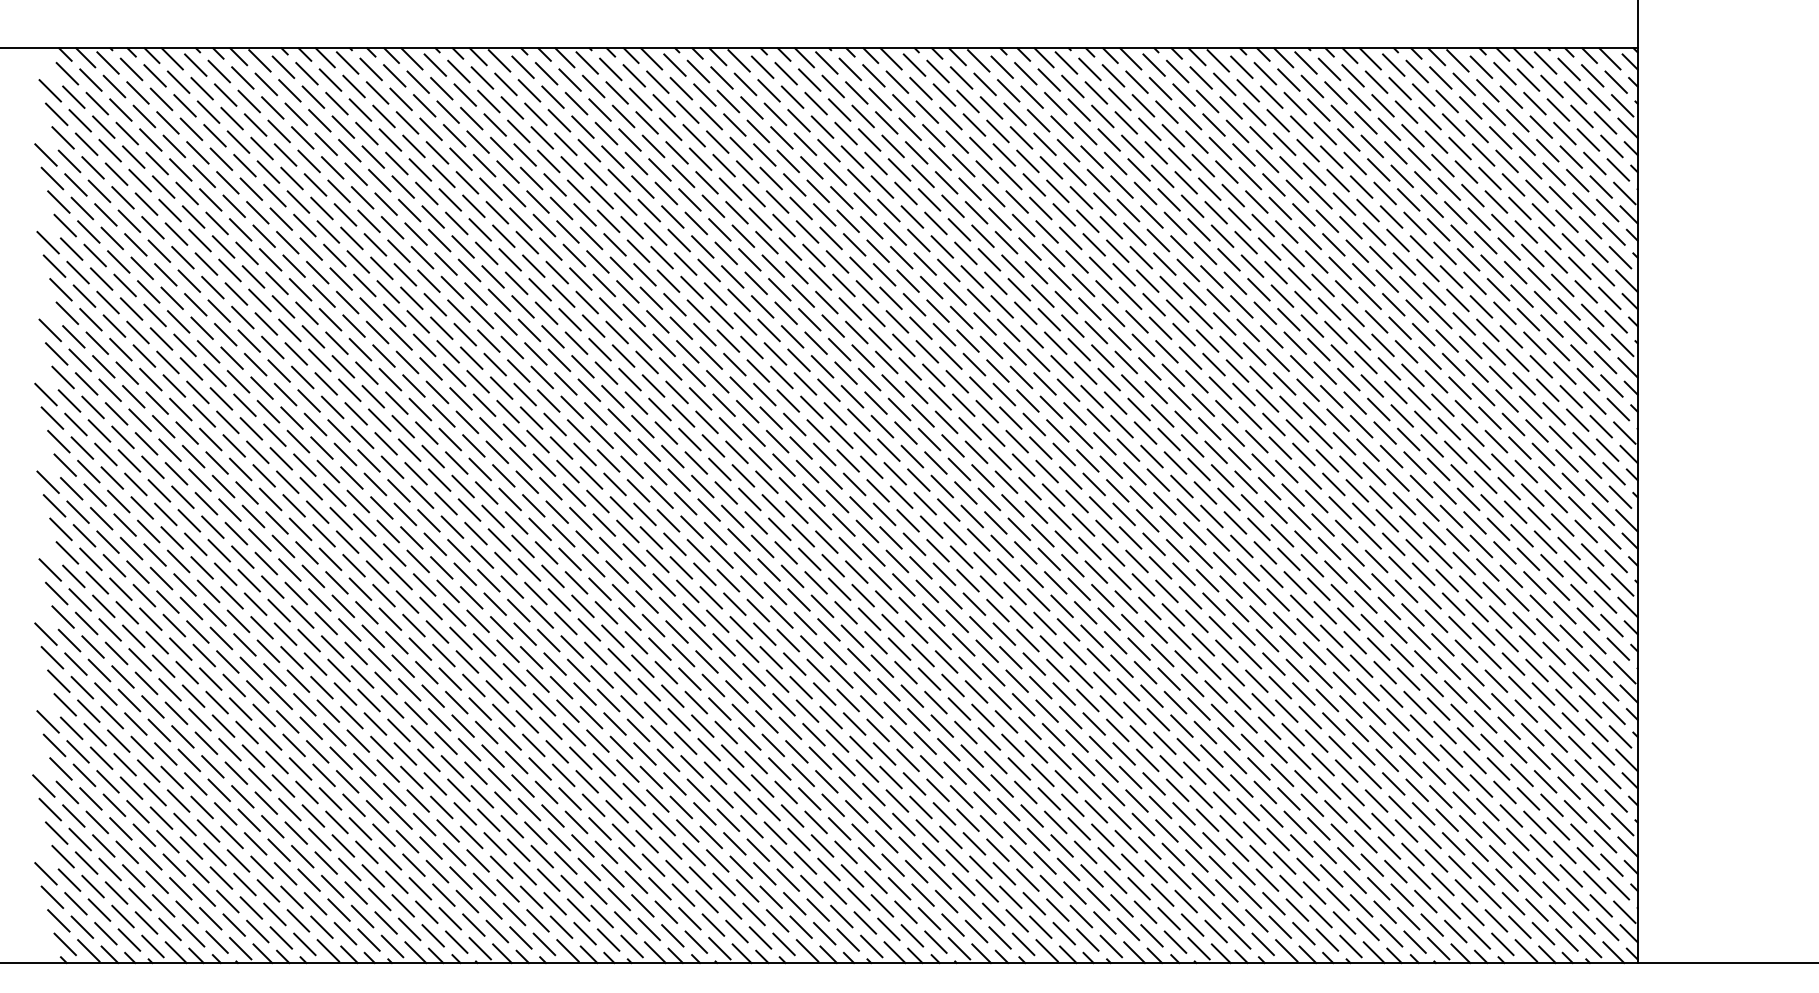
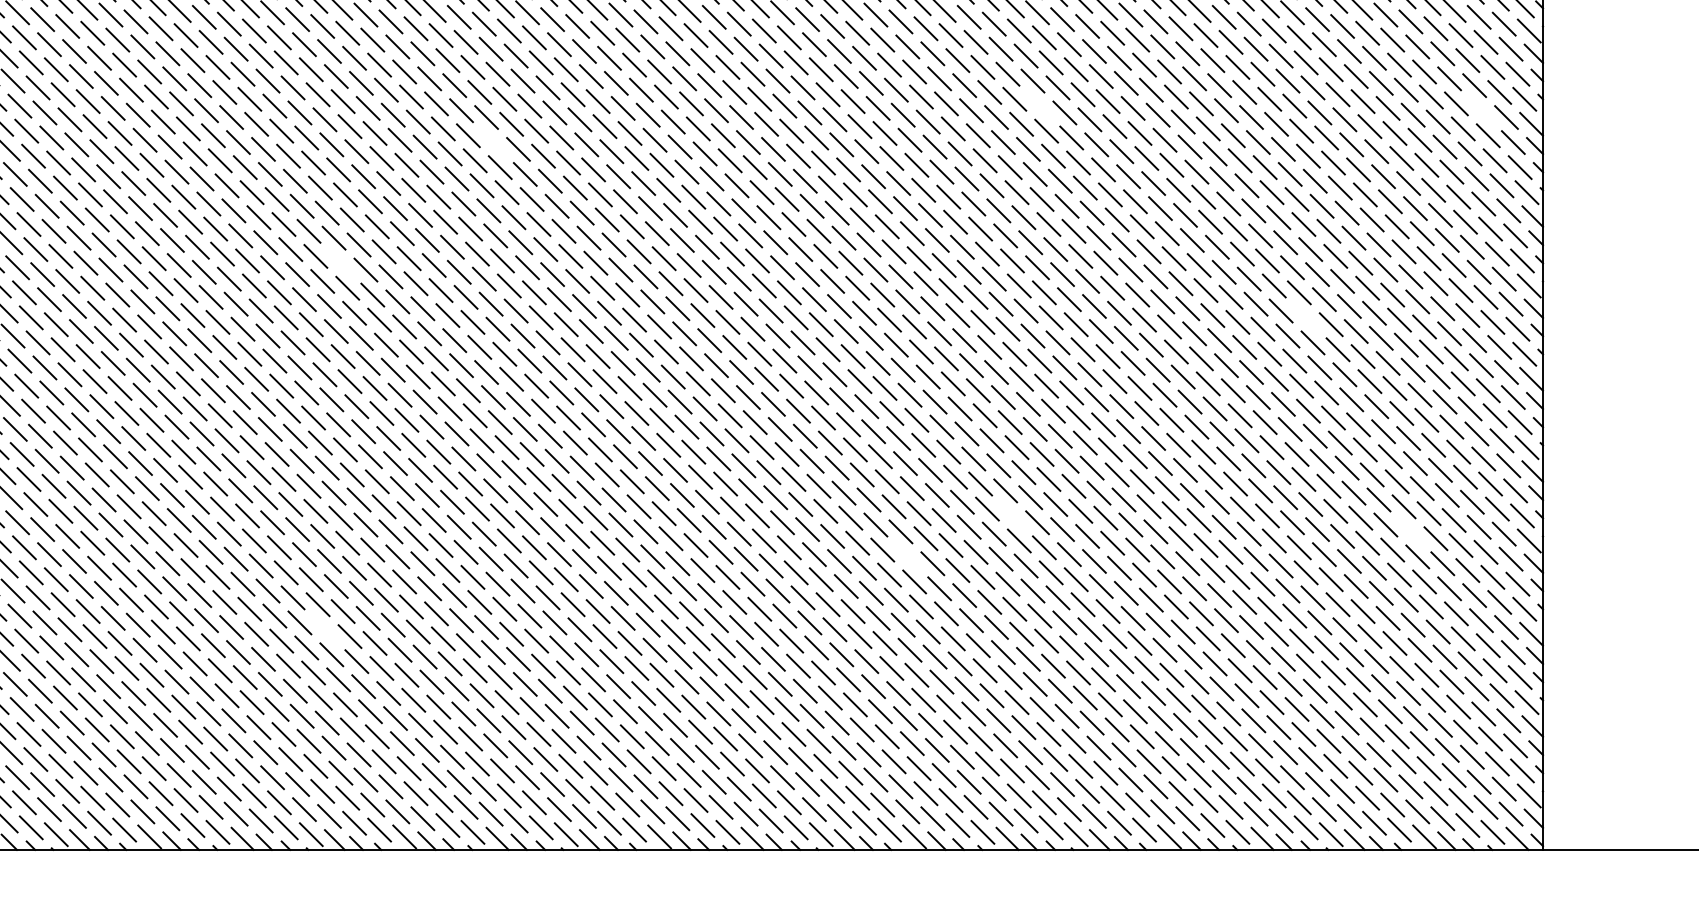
line: (1164, 263) -> (1039, 105), removed
line: (1579, 268) -> (1481, 110), removed
line: (651, 298) -> (493, 142), removed
line: (507, 411) -> (340, 263), removed
line: (1414, 462) -> (1305, 317), removed
line: (1138, 648) -> (1011, 515), removed
line: (1513, 663) -> (1410, 531), removed
line: (1040, 687) -> (907, 556), removed
line: (492, 755) -> (324, 629), removed

